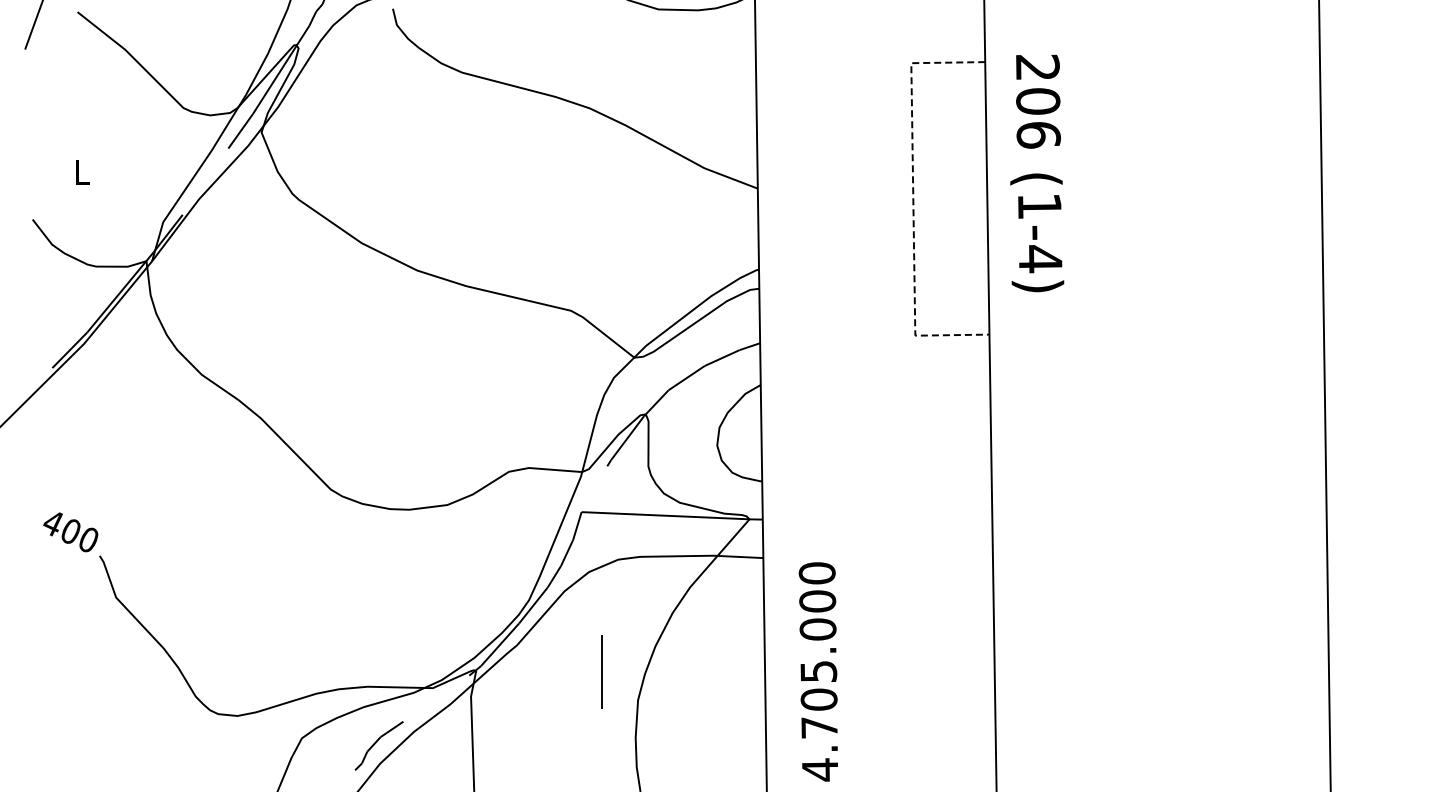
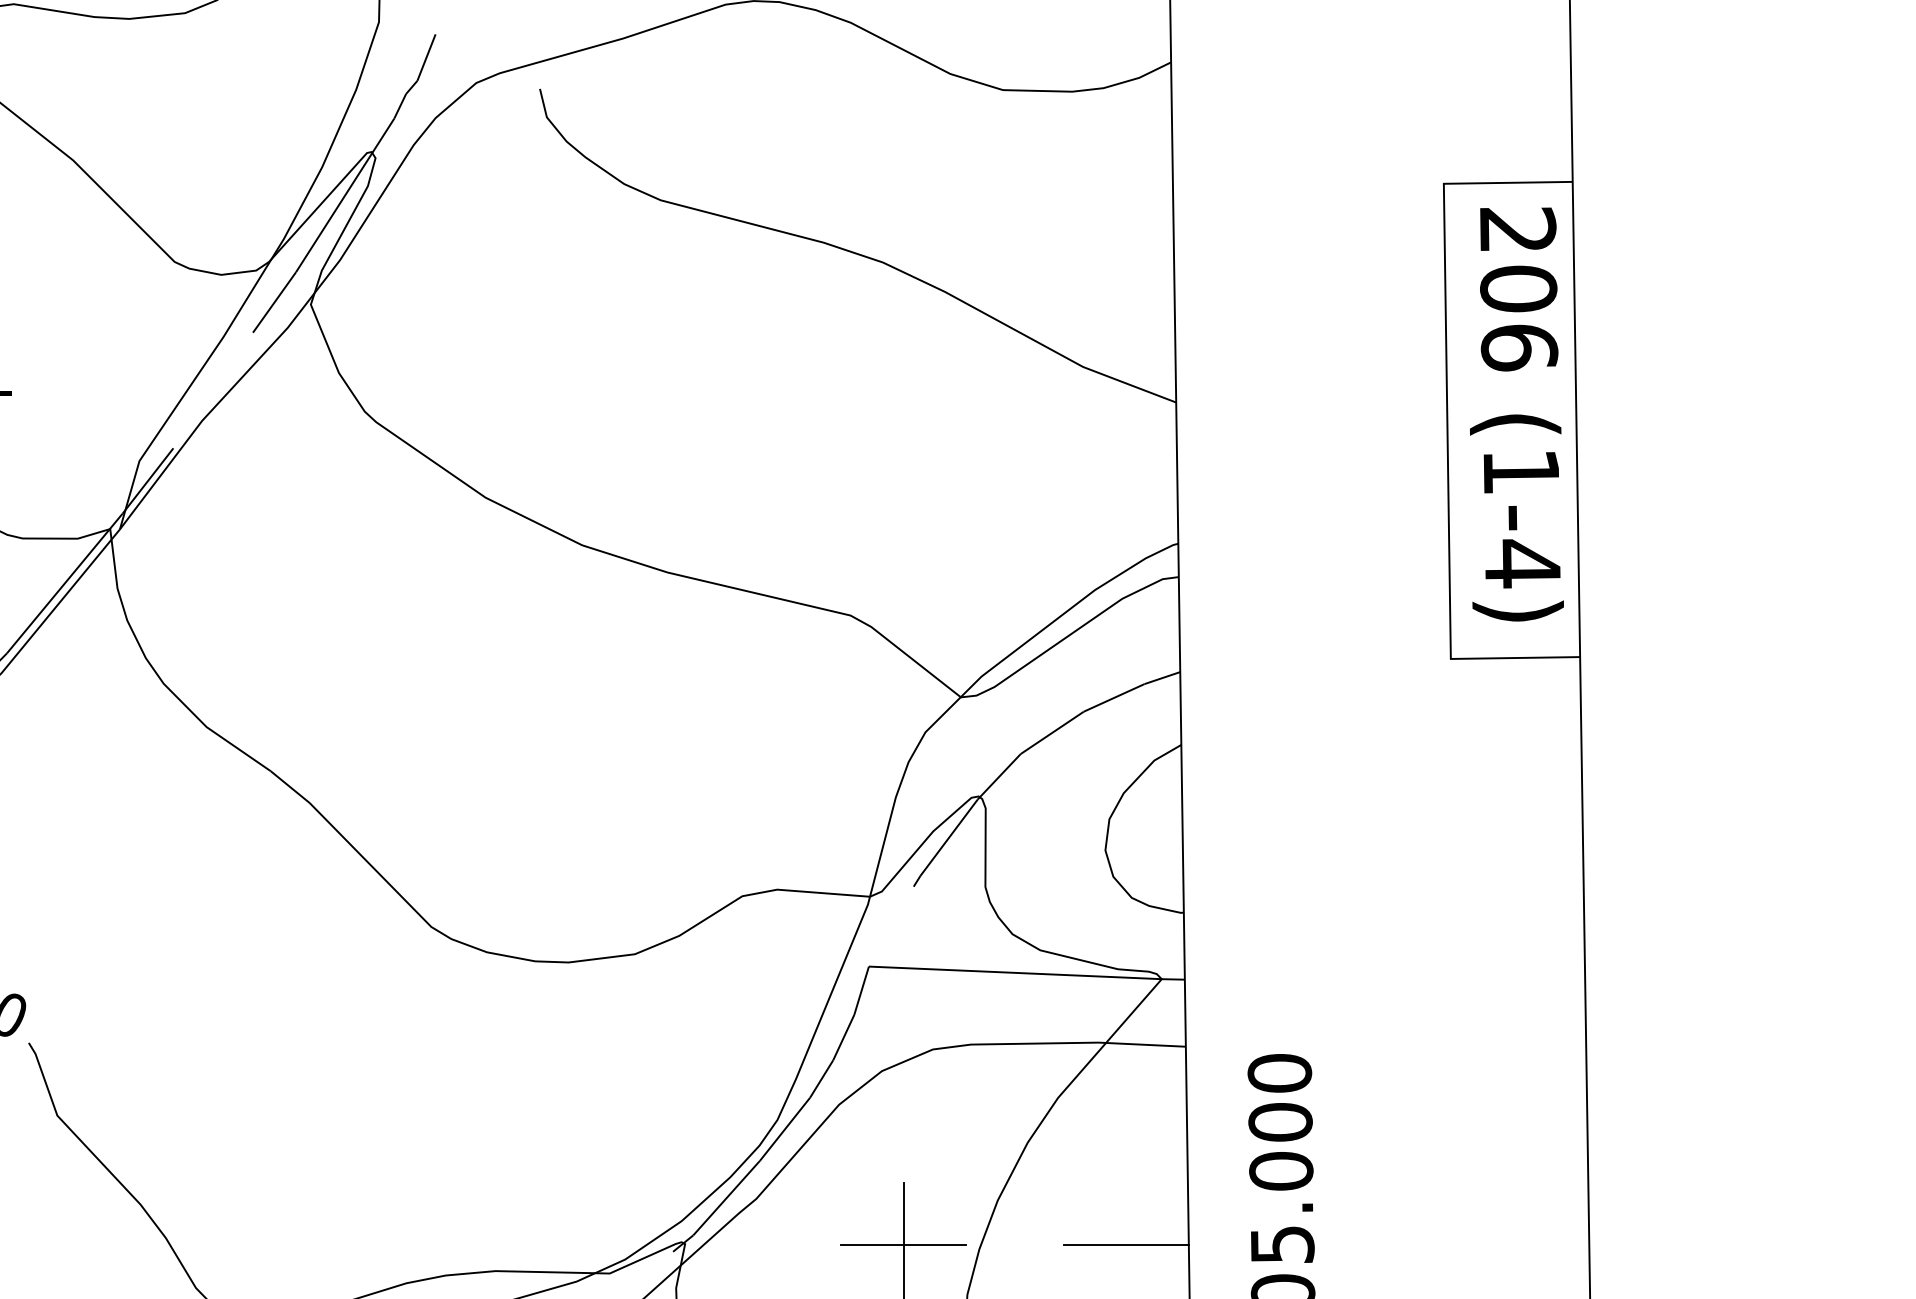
text: (1037, 173) -> (1517, 414), moved
line: (913, 199) -> (1447, 421), dashed -> solid
line: (601, 671) -> (903, 1244), added
line: (729, 671) -> (1126, 1244), added

